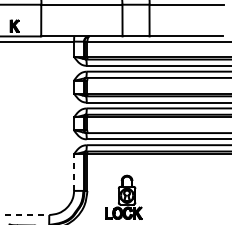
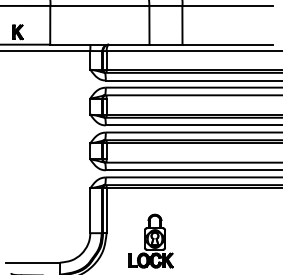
line: (74, 172) -> (90, 210), dashed -> solid
line: (27, 214) -> (33, 262), dashed -> solid

